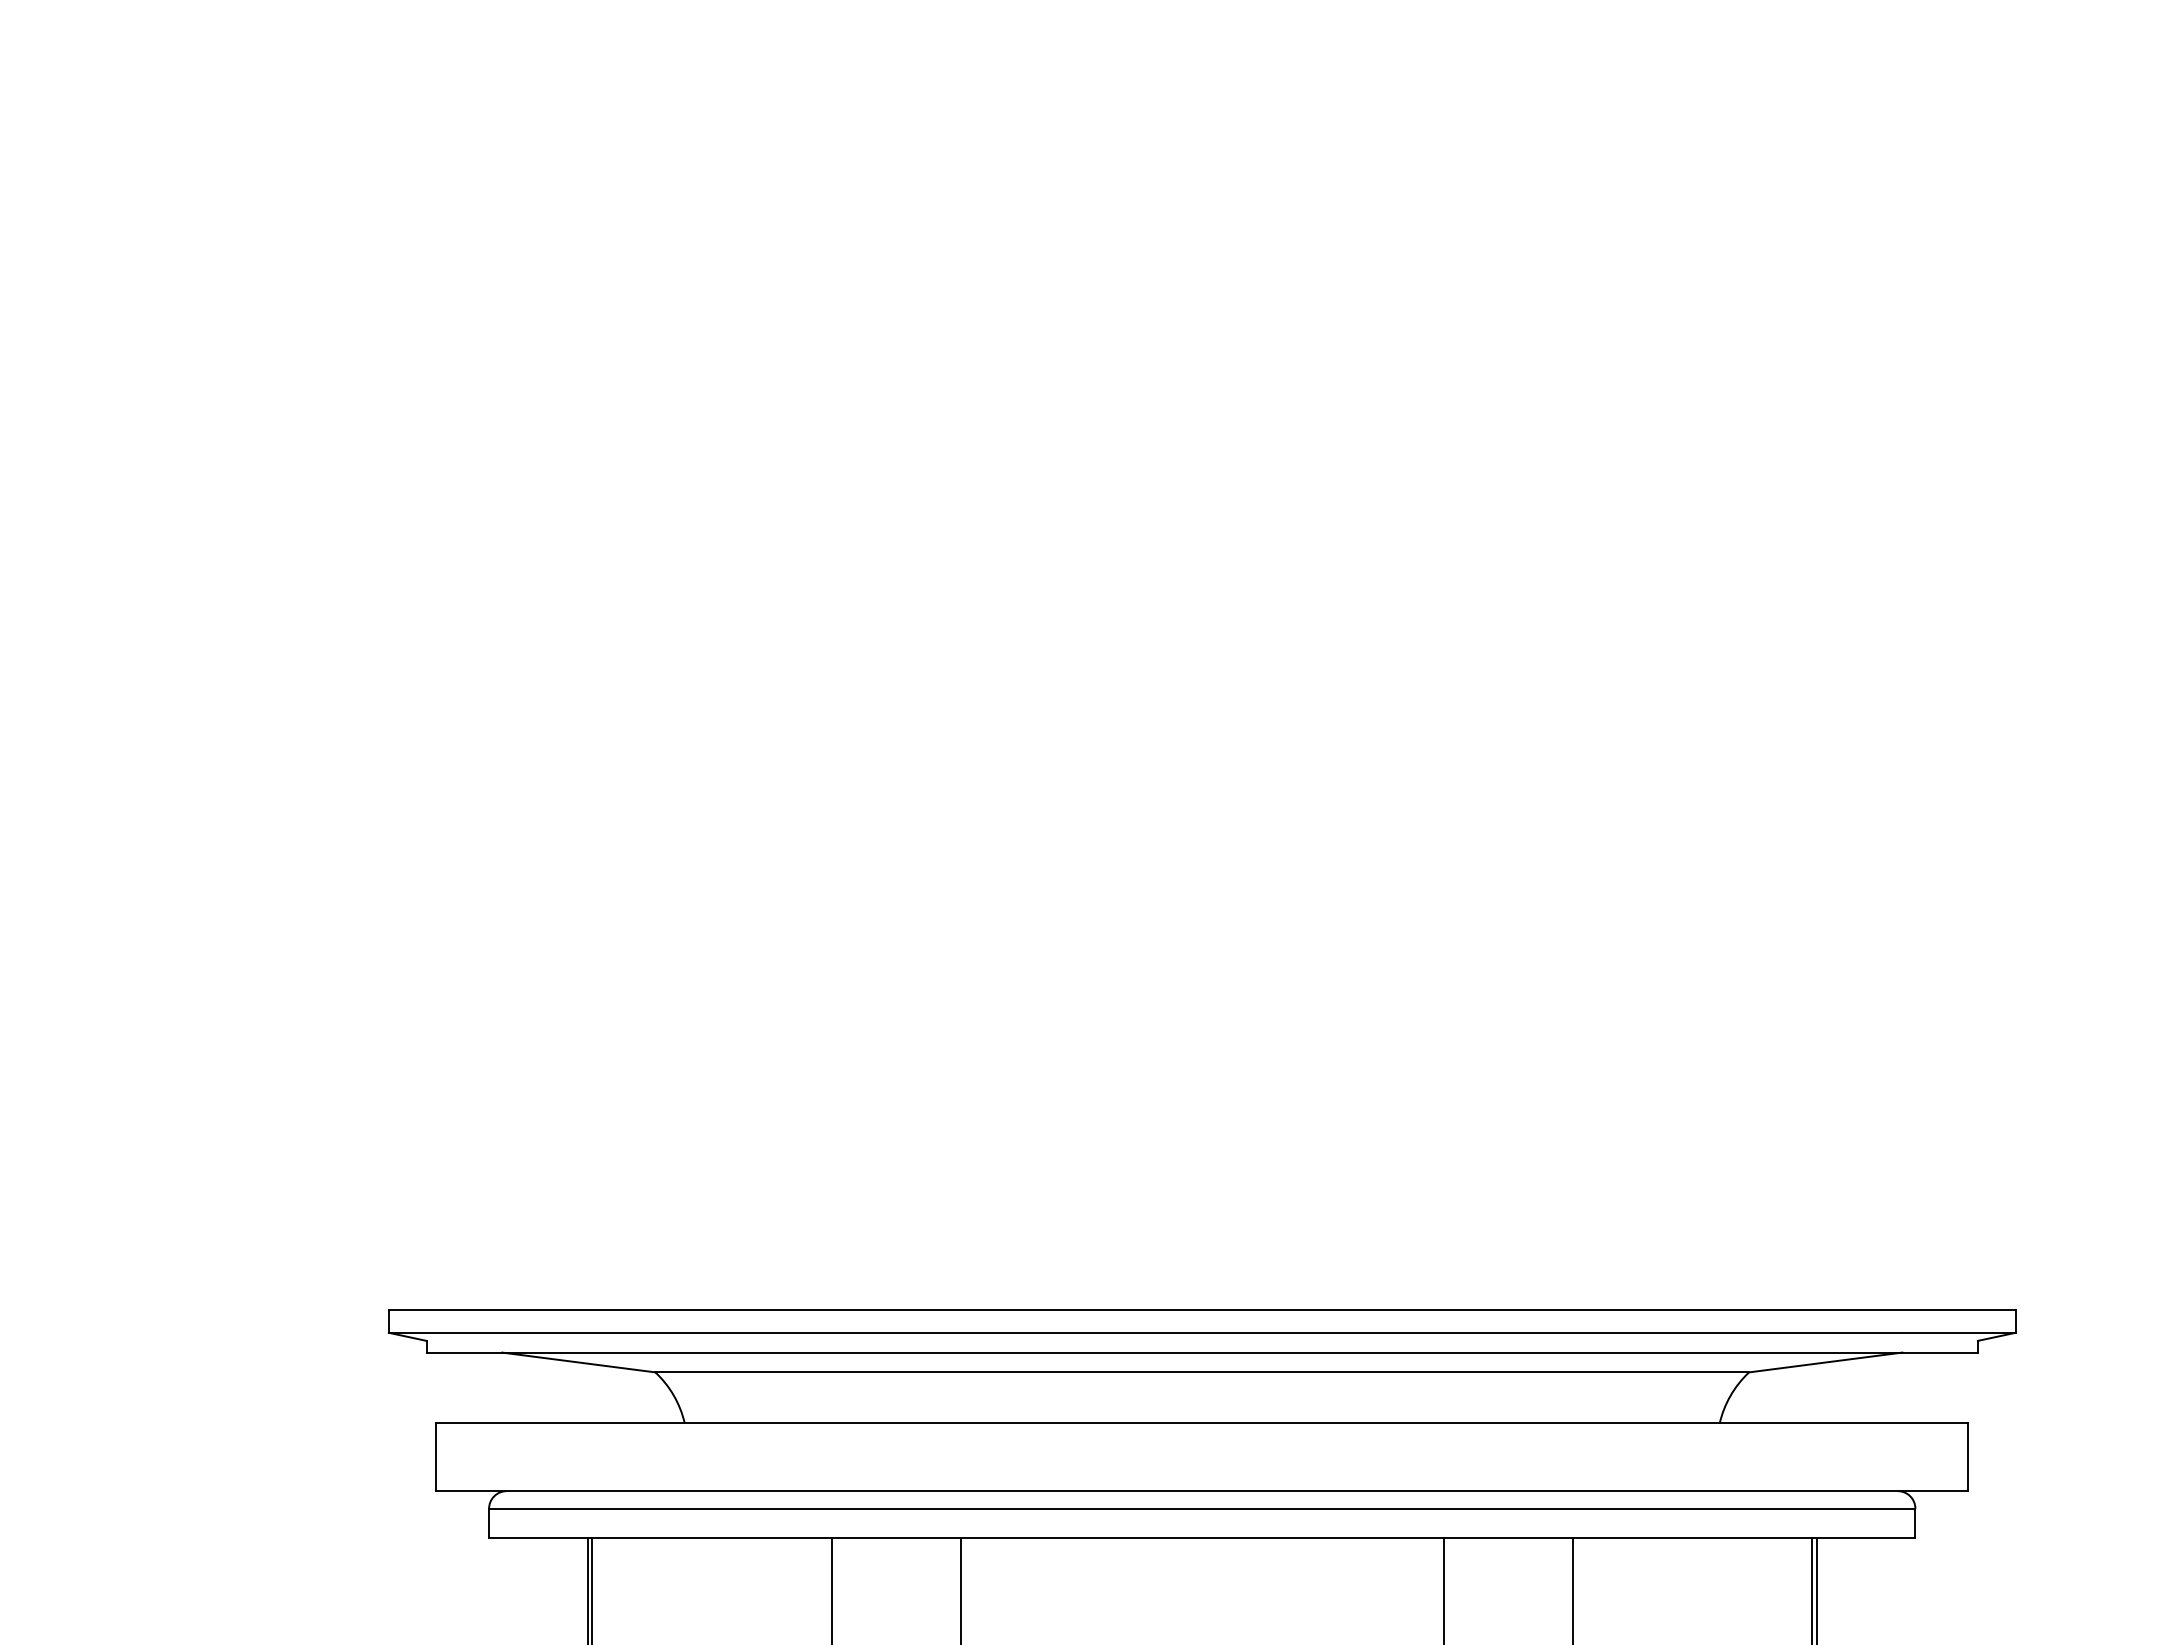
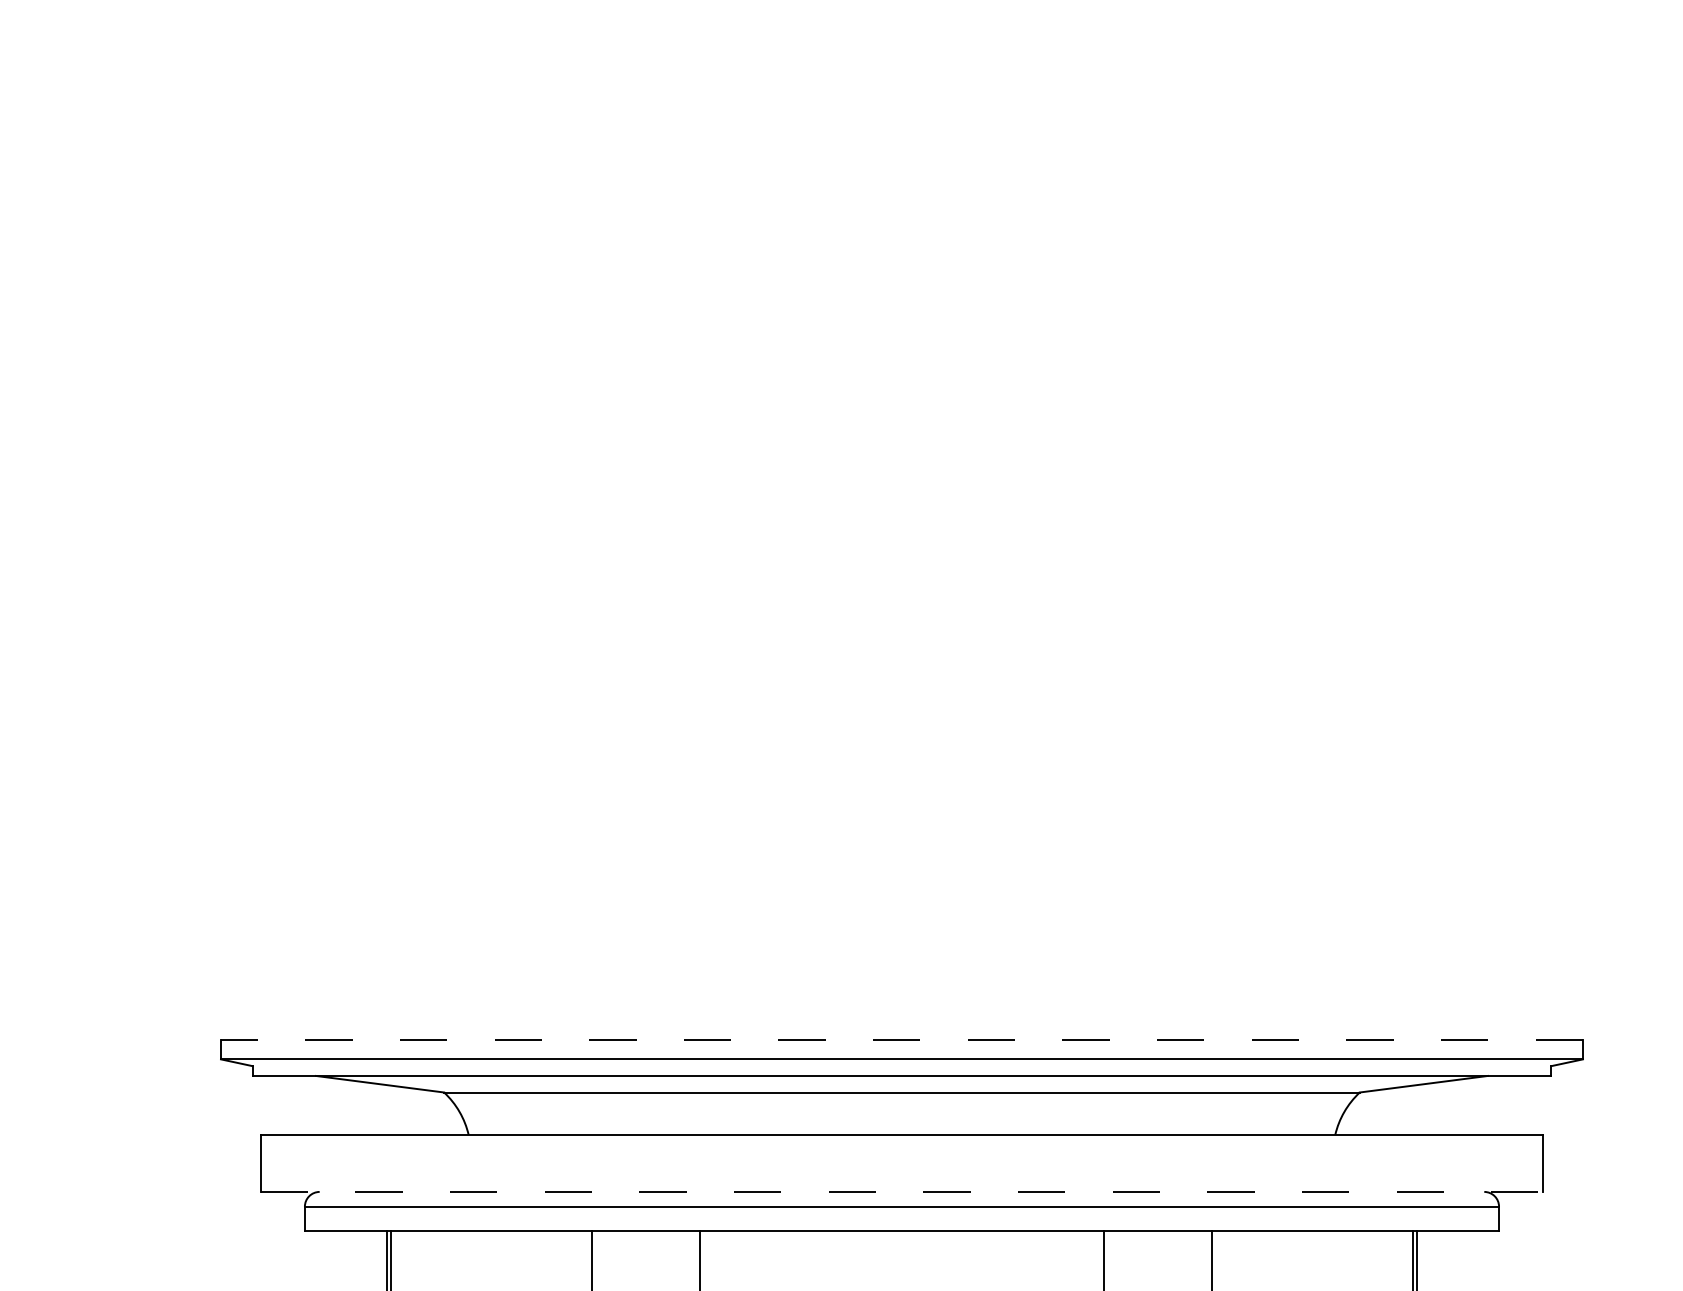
line: (1201, 1310) -> (901, 1040), solid -> dashed
line: (1202, 1491) -> (902, 1192), solid -> dashed

